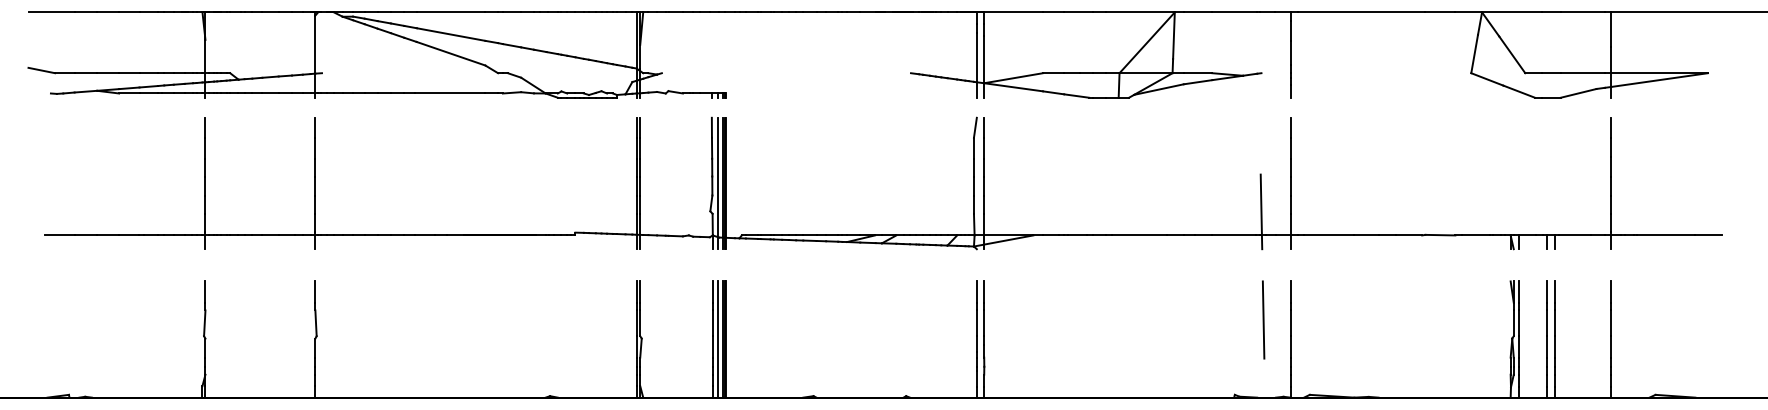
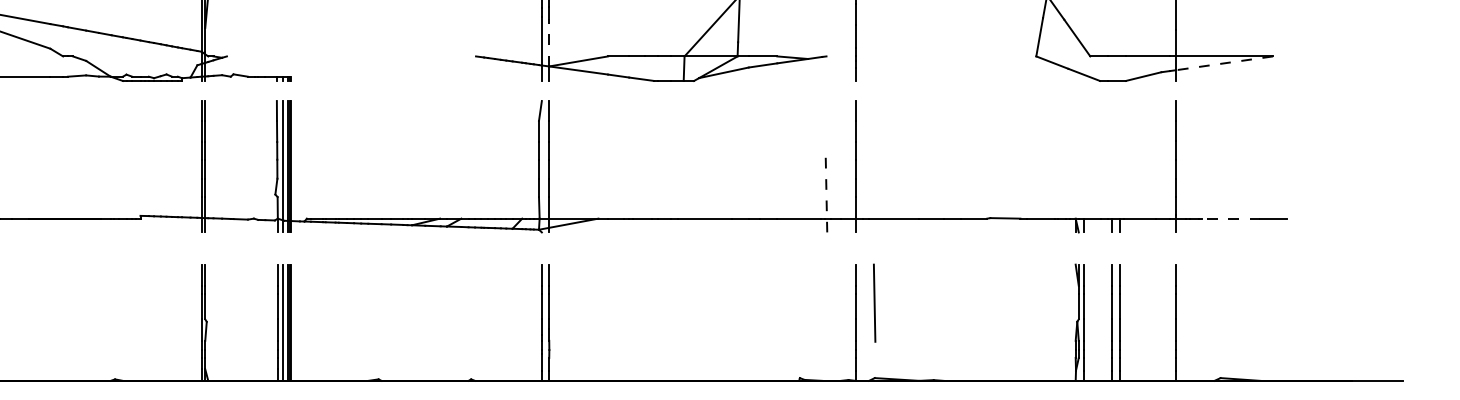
line: (984, 59) -> (549, 42), solid -> dashed
line: (1659, 80) -> (1224, 63), solid -> dashed
line: (1261, 212) -> (826, 195), solid -> dashed
line: (1665, 235) -> (1230, 218), solid -> dashed
line: (1263, 319) -> (874, 302), moved

